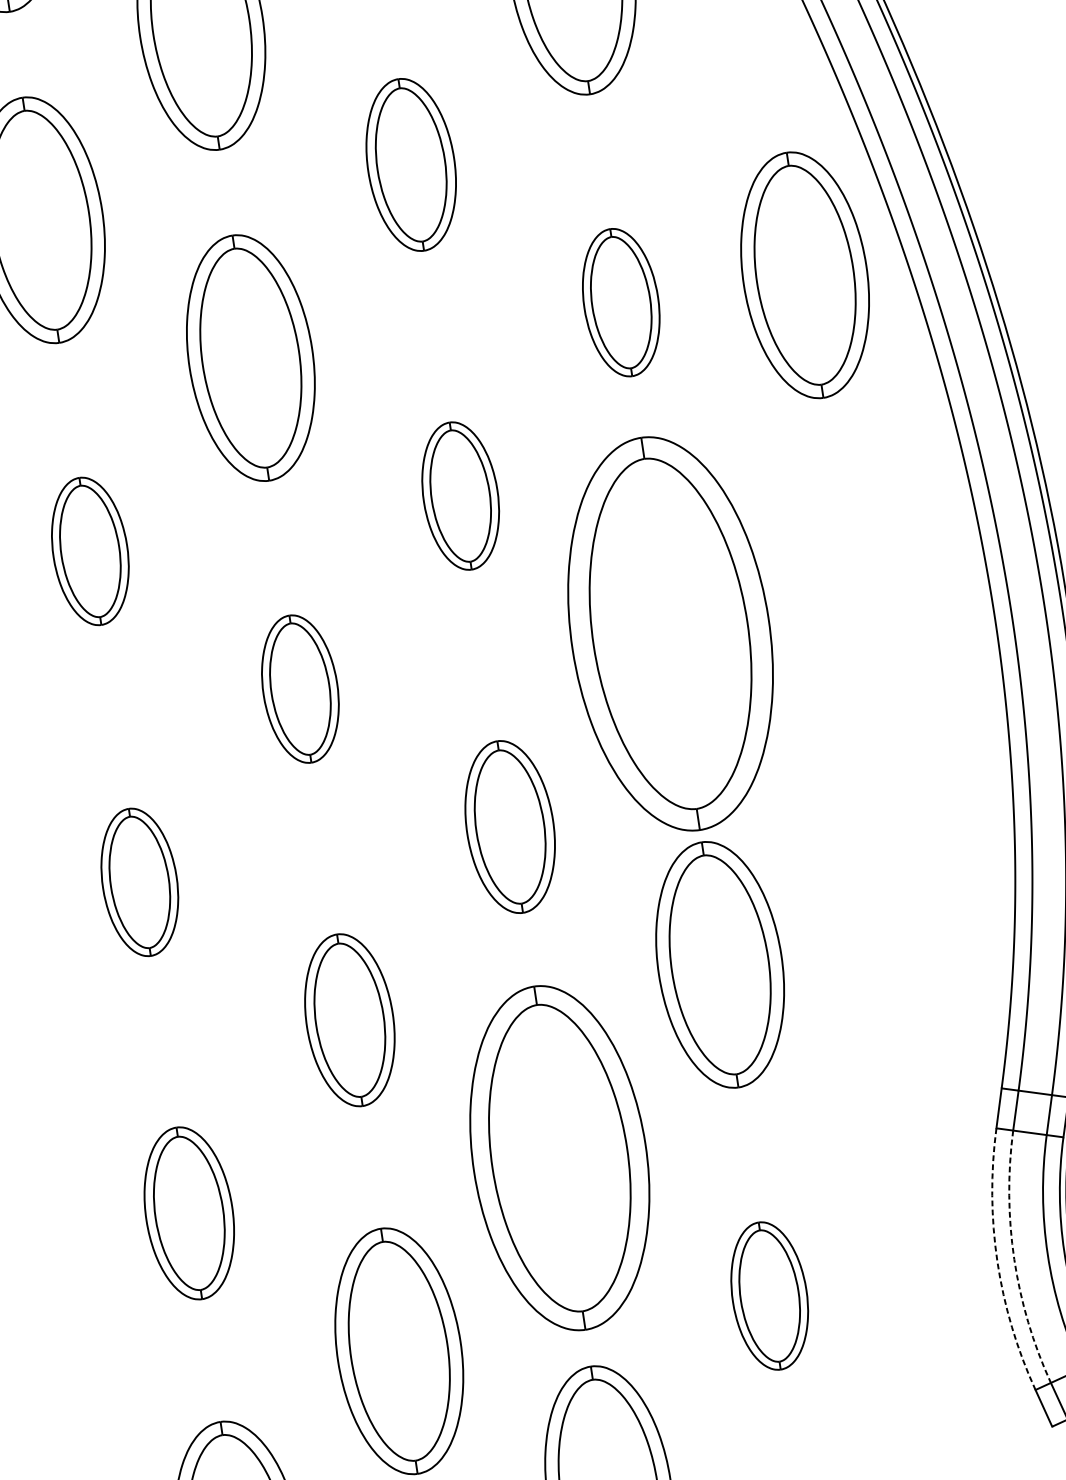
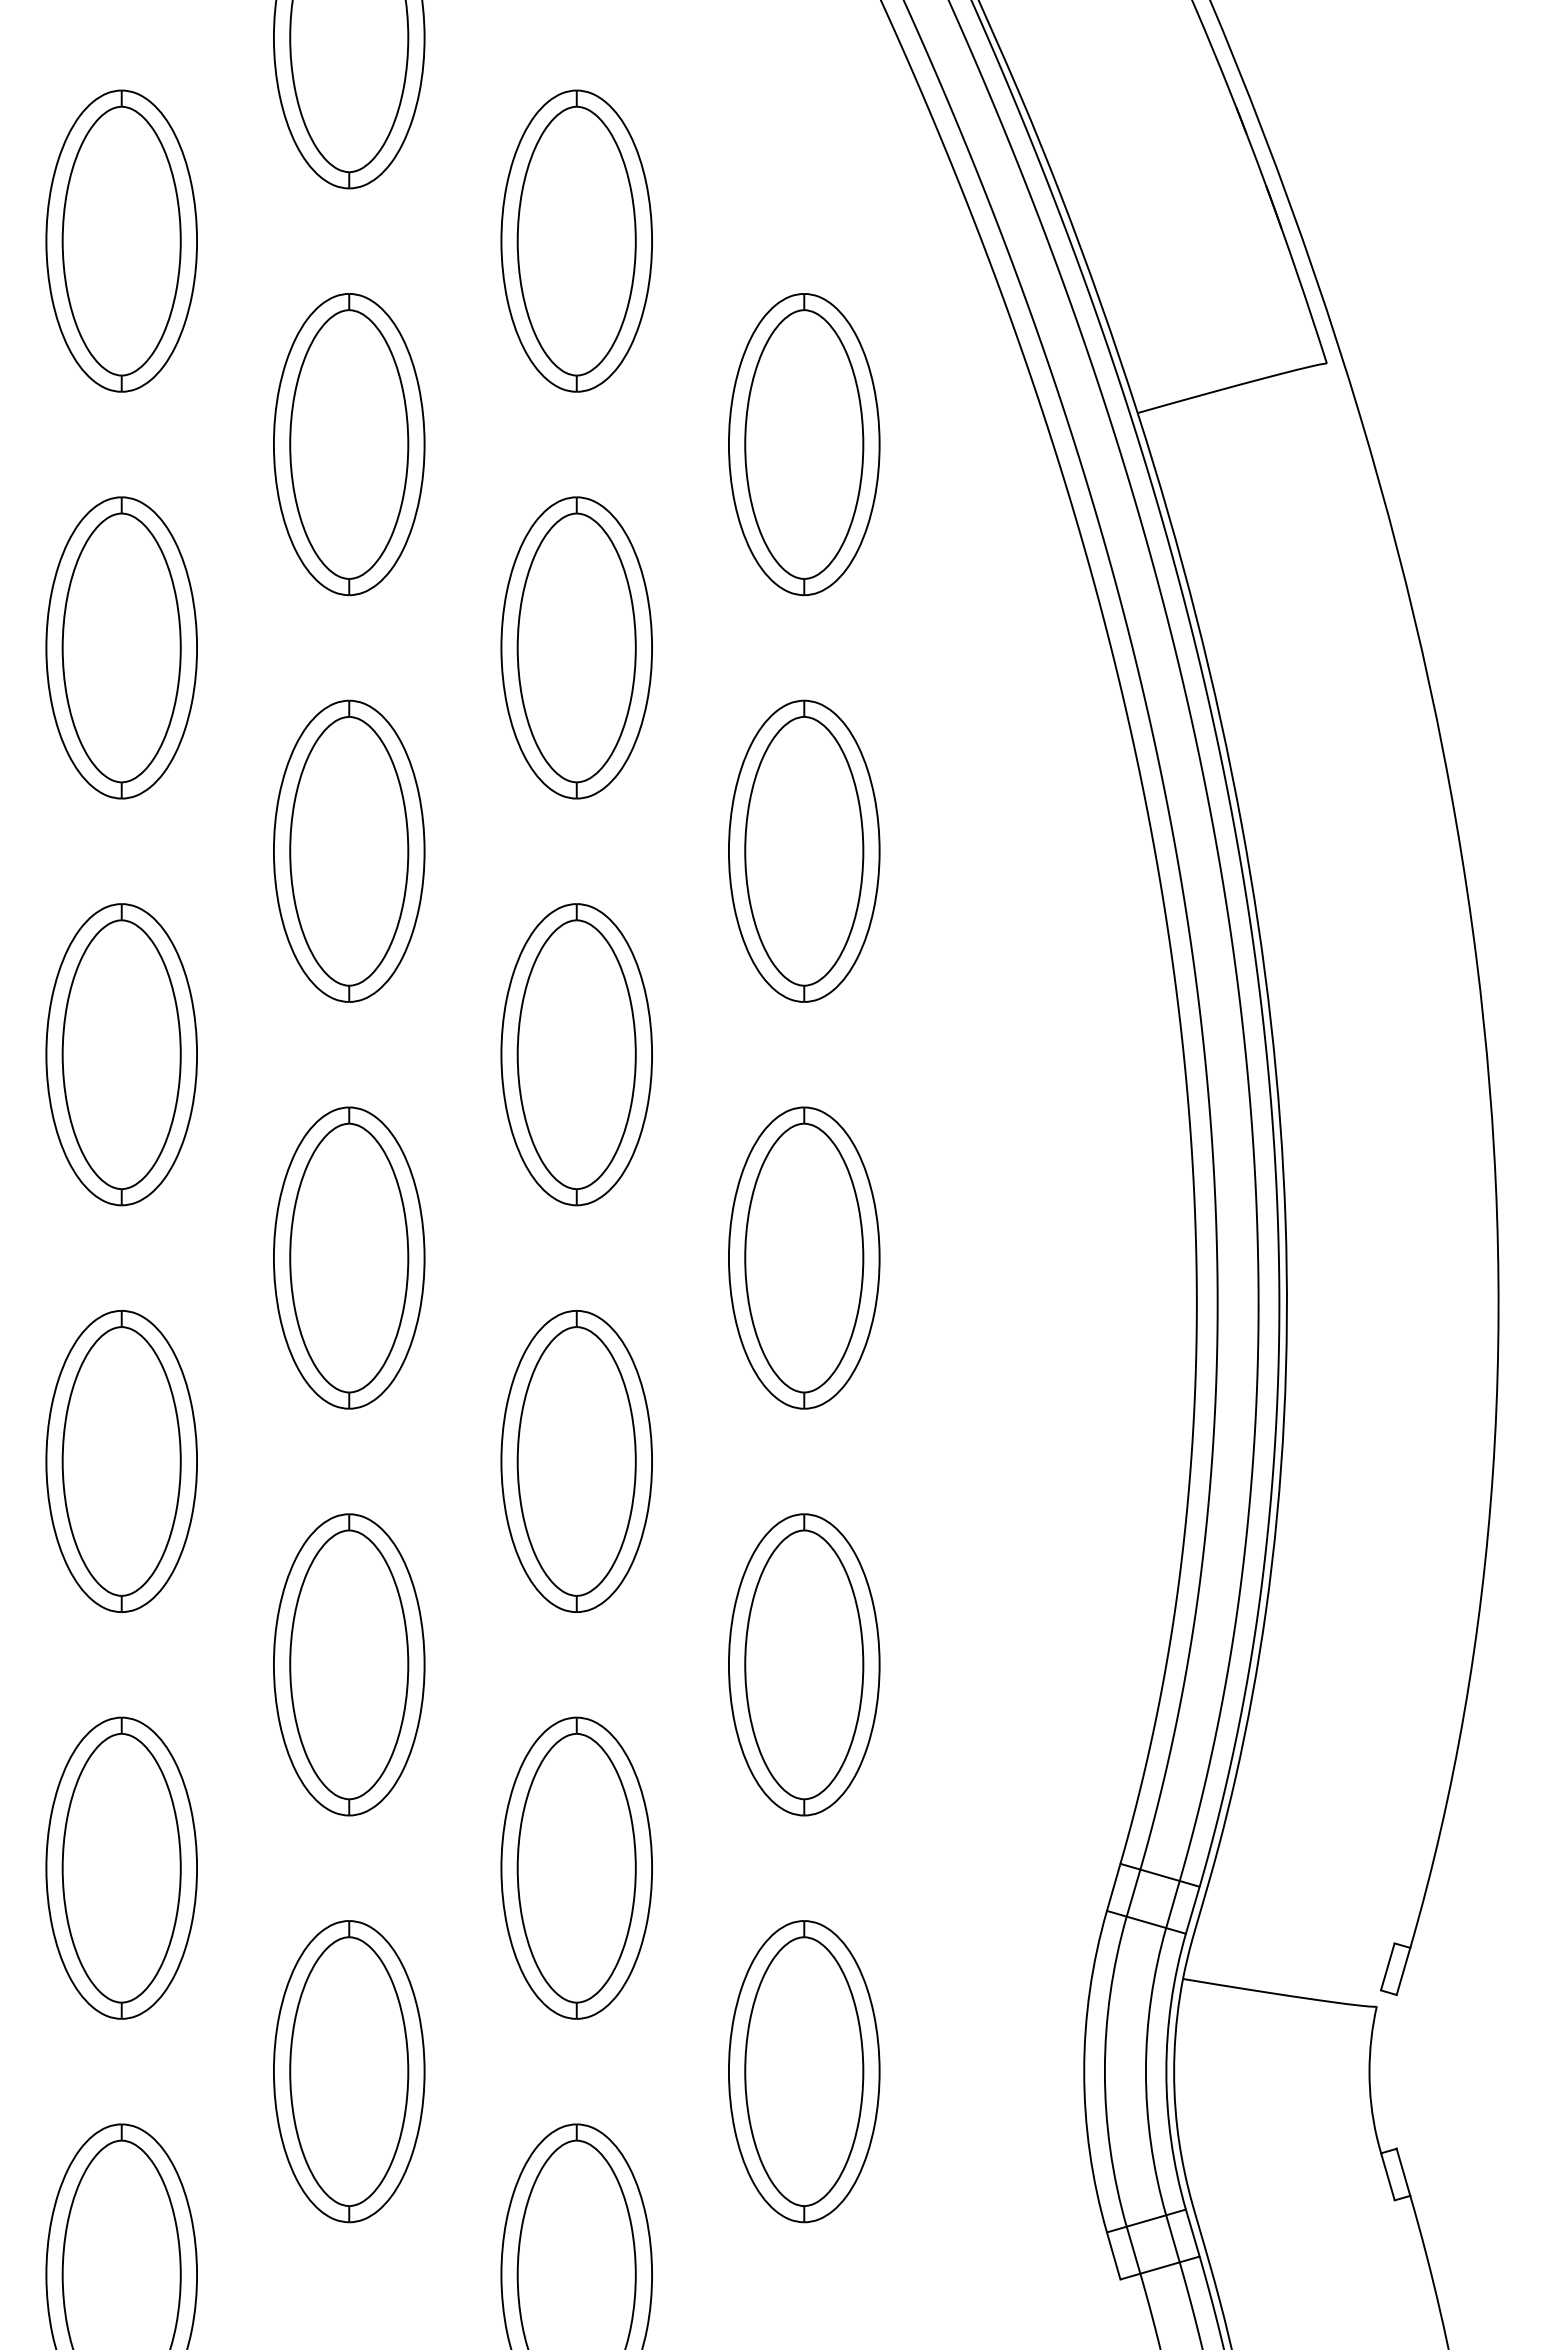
part: (411, 164) -> (576, 647), size x1.43
part: (805, 274) -> (1030, 850), removed
part: (621, 302) -> (804, 850), size x1.67
part: (460, 495) -> (576, 1054), size x1.67
part: (90, 551) -> (121, 1054), size x1.67
part: (670, 633) -> (804, 1257), size x0.62
part: (300, 688) -> (349, 1257), size x1.67
part: (510, 827) -> (576, 1461), size x1.43
part: (139, 882) -> (121, 1461), size x1.67
part: (349, 1019) -> (349, 1664), size x1.43
part: (559, 1157) -> (576, 1867), size x0.71
part: (189, 1212) -> (121, 1867), size x1.43
arc: (1013, 1259) -> (1104, 2071), dashed -> solid
arc: (997, 1261) -> (1084, 2071), dashed -> solid
part: (769, 1295) -> (804, 2071), size x1.67

